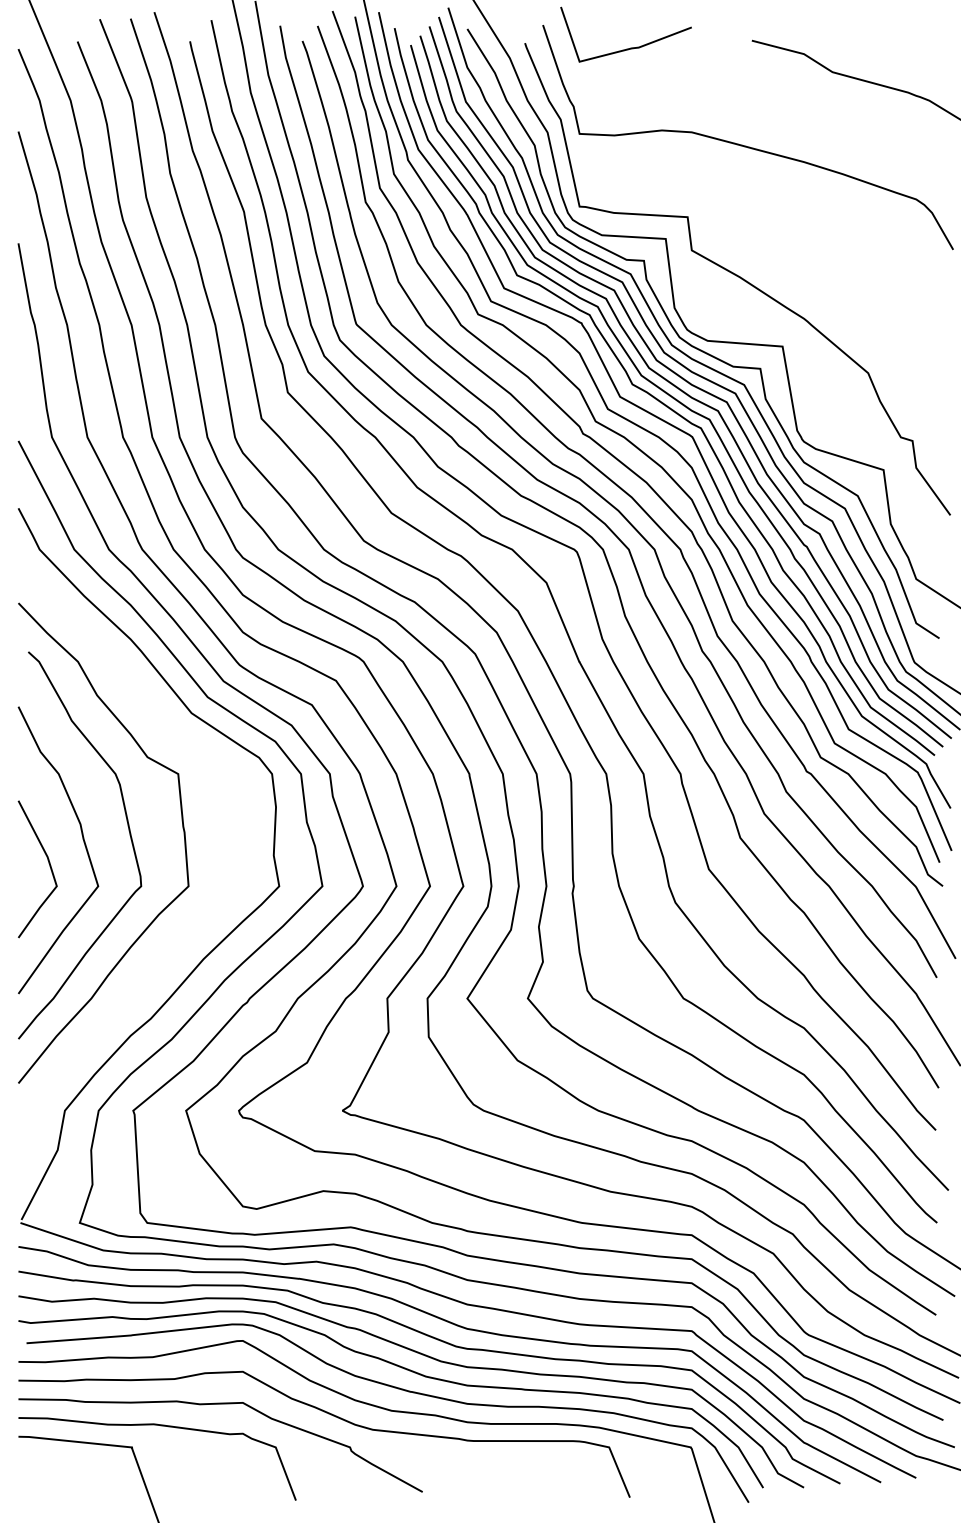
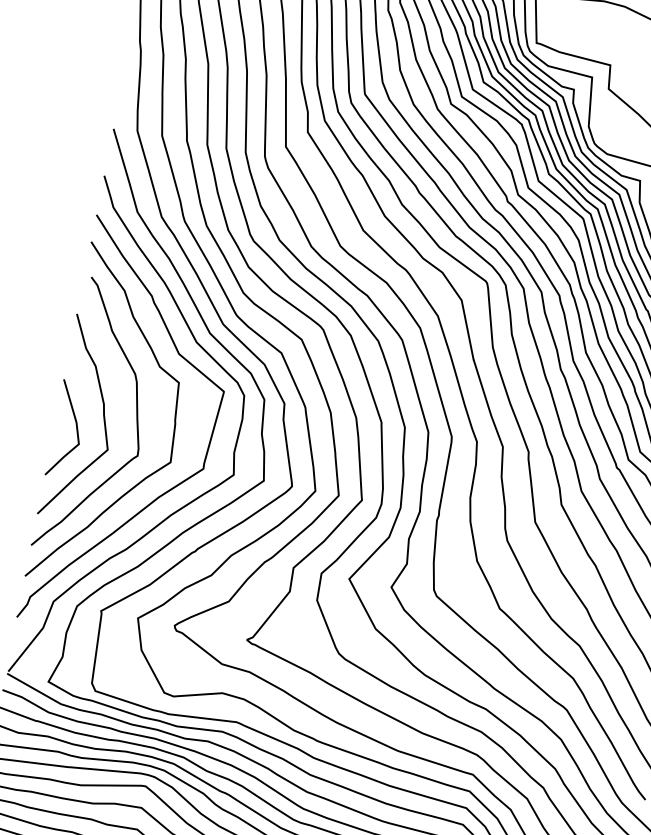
curve: (198, 920) -> (172, 487), added

